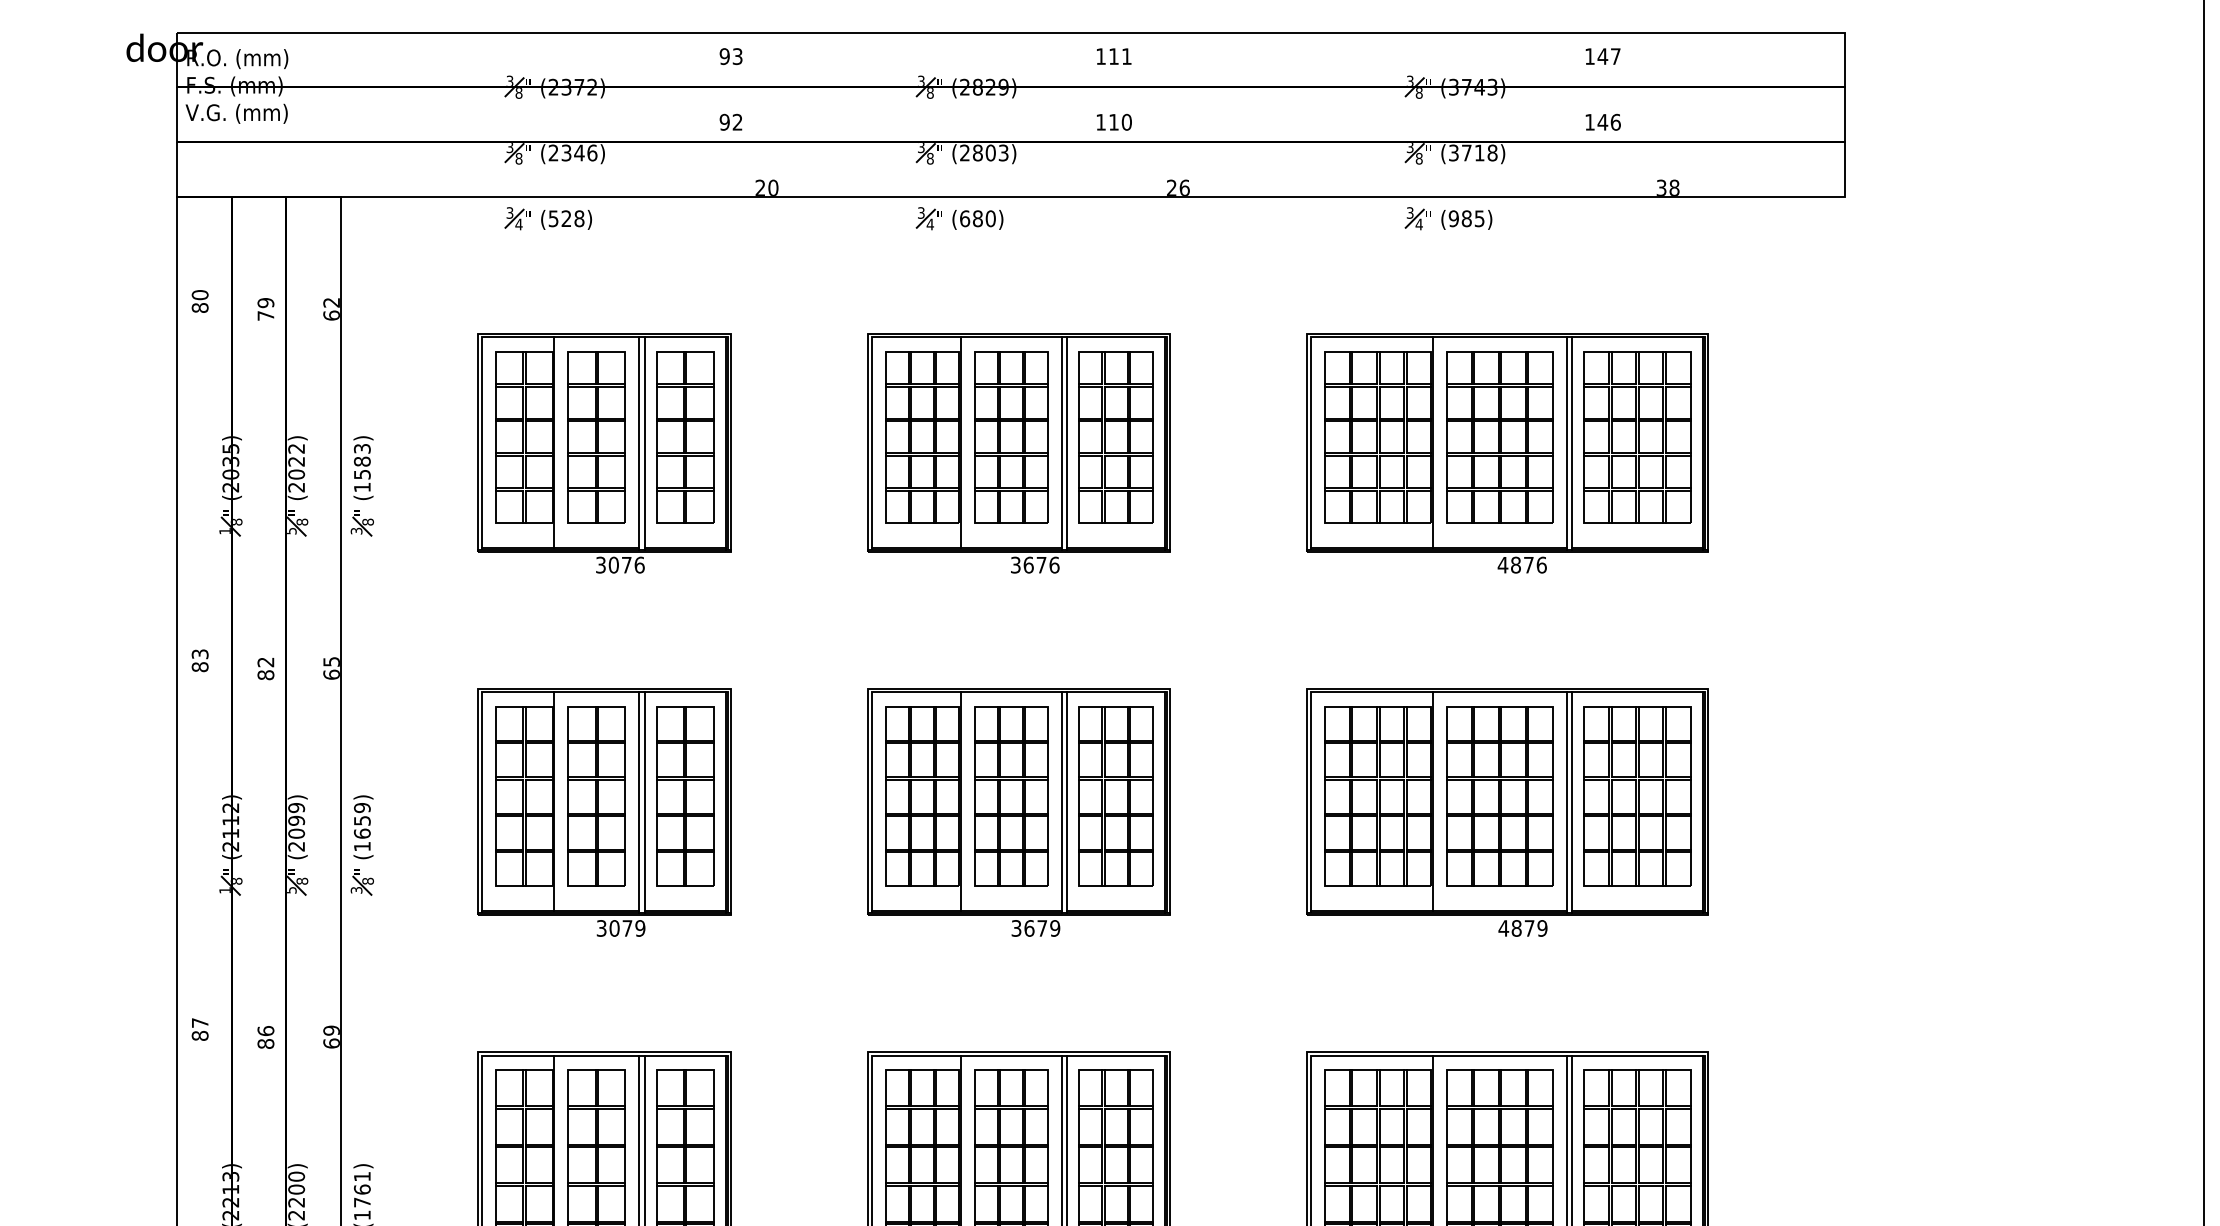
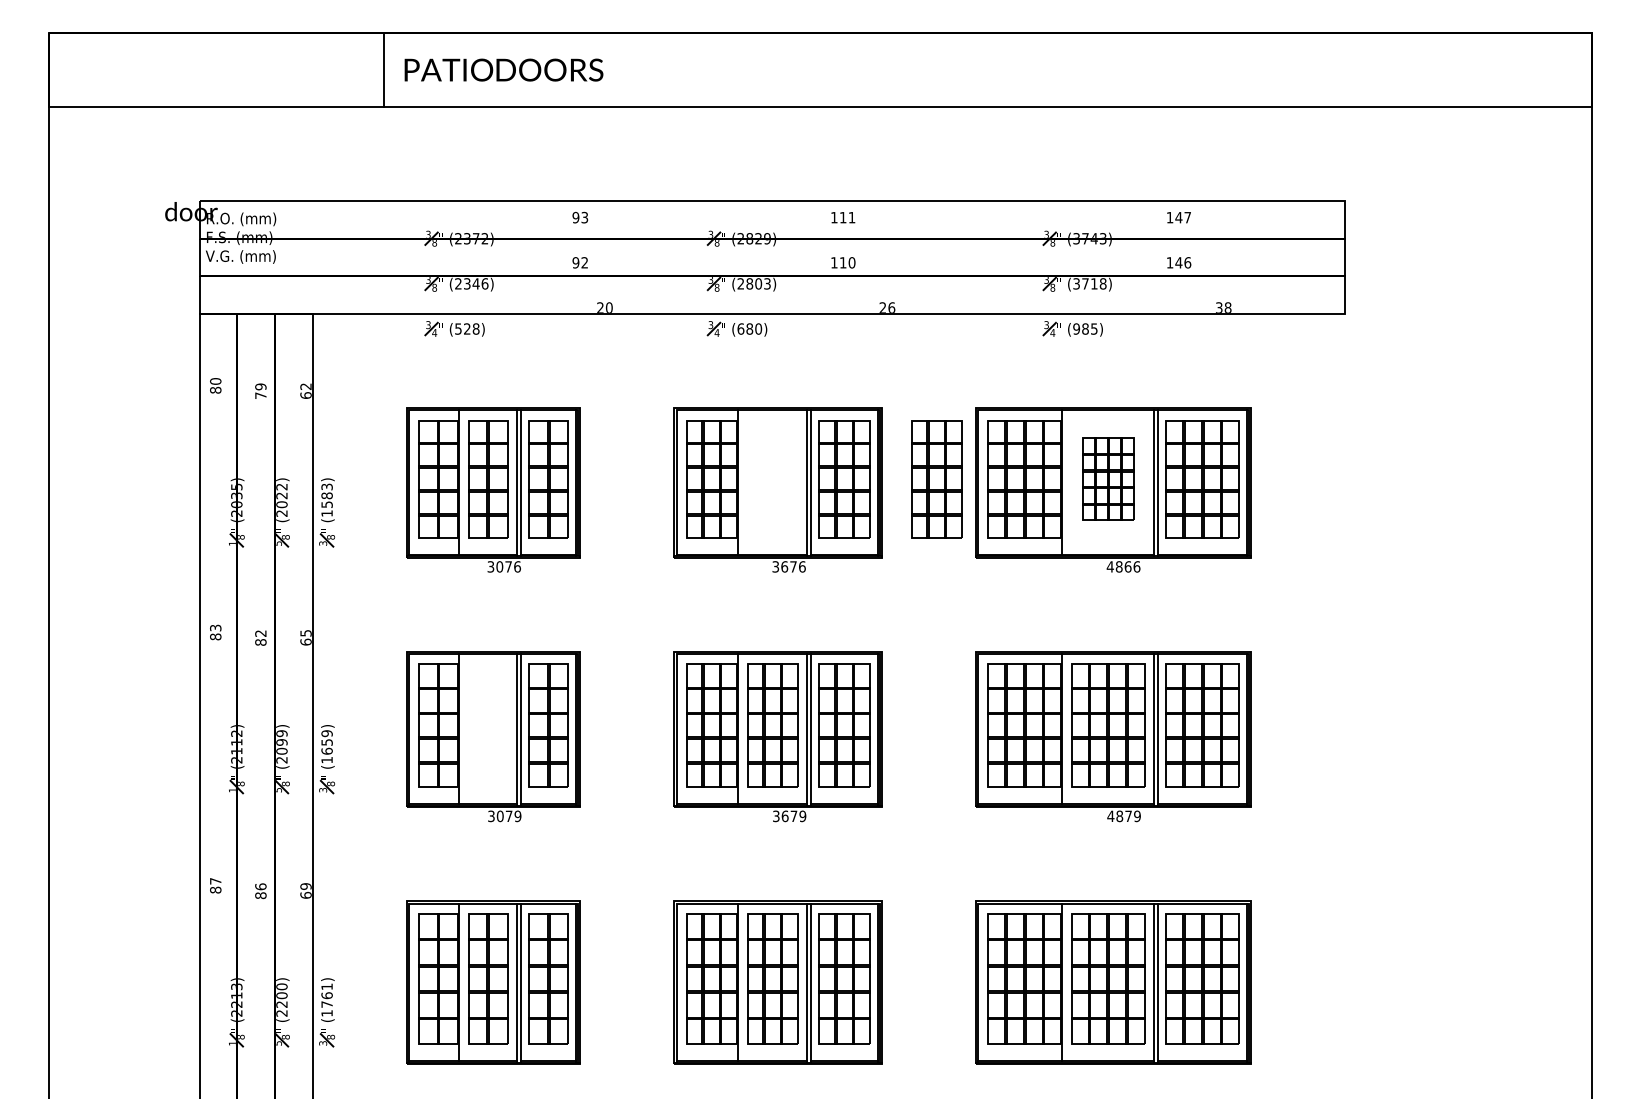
part: (1011, 437) -> (936, 479), moved
part: (1500, 437) -> (1108, 479), size x0.7
text: (1527, 564) -> (1127, 566), 4876 -> 4866
part: (597, 796) -> (488, 725), removed

